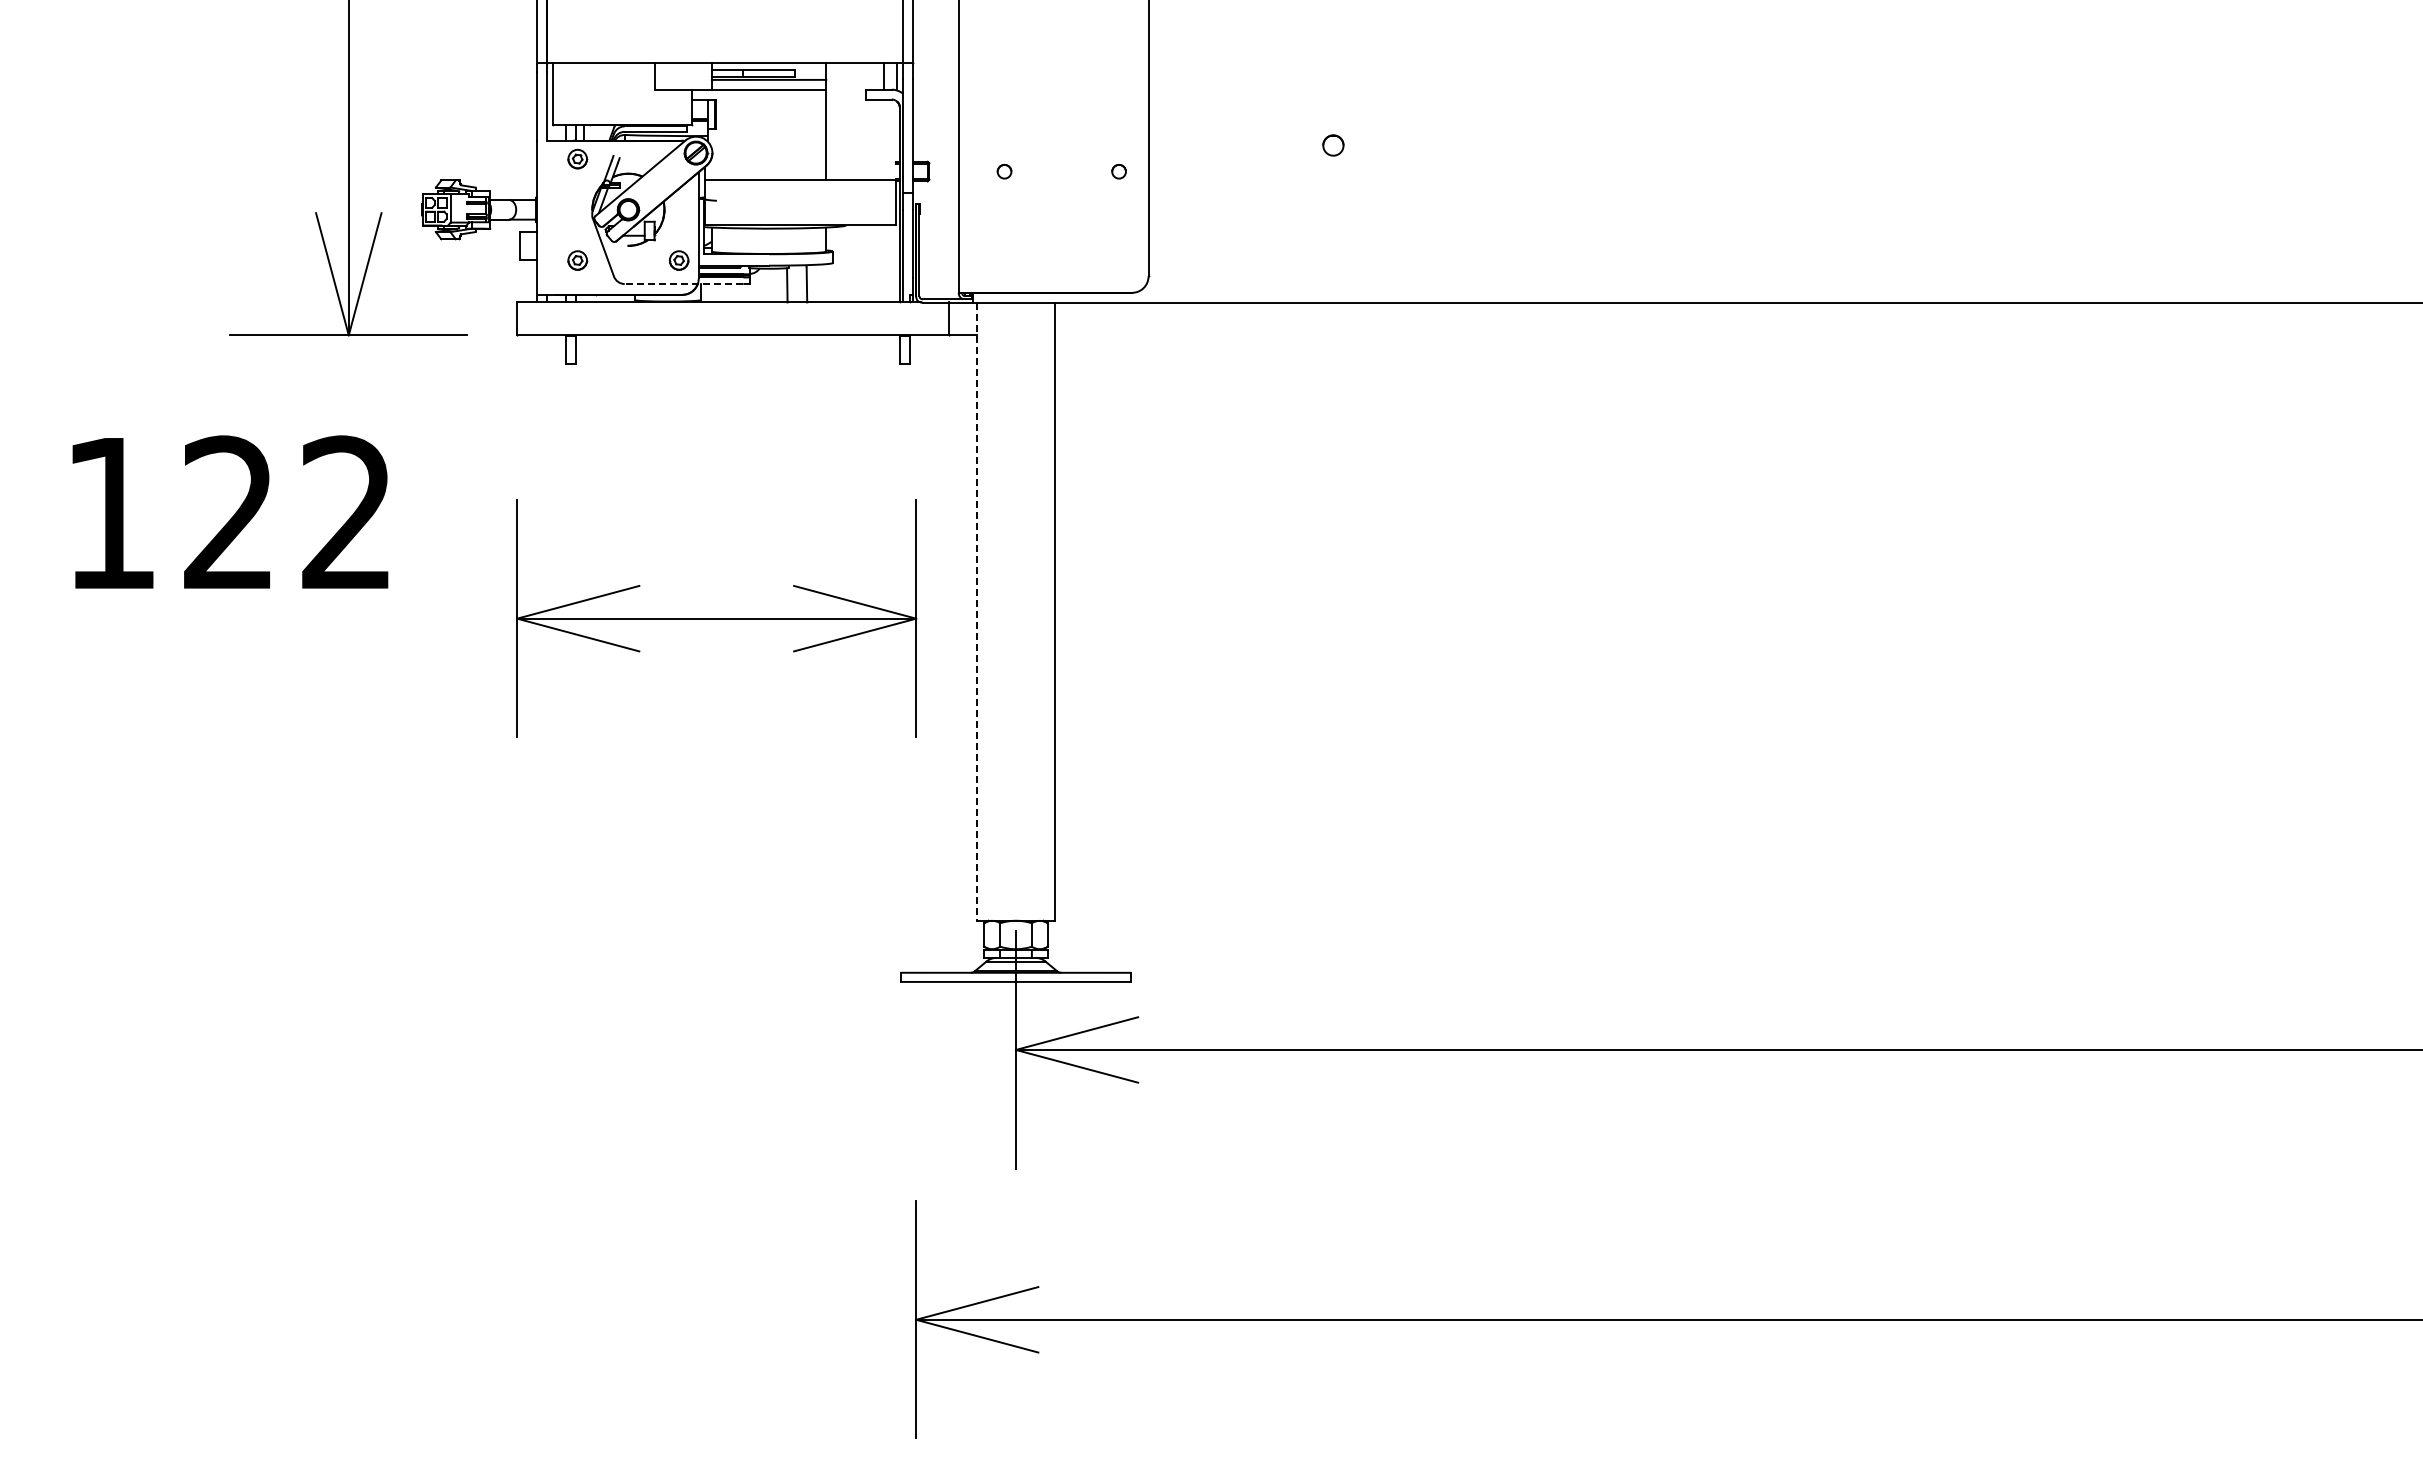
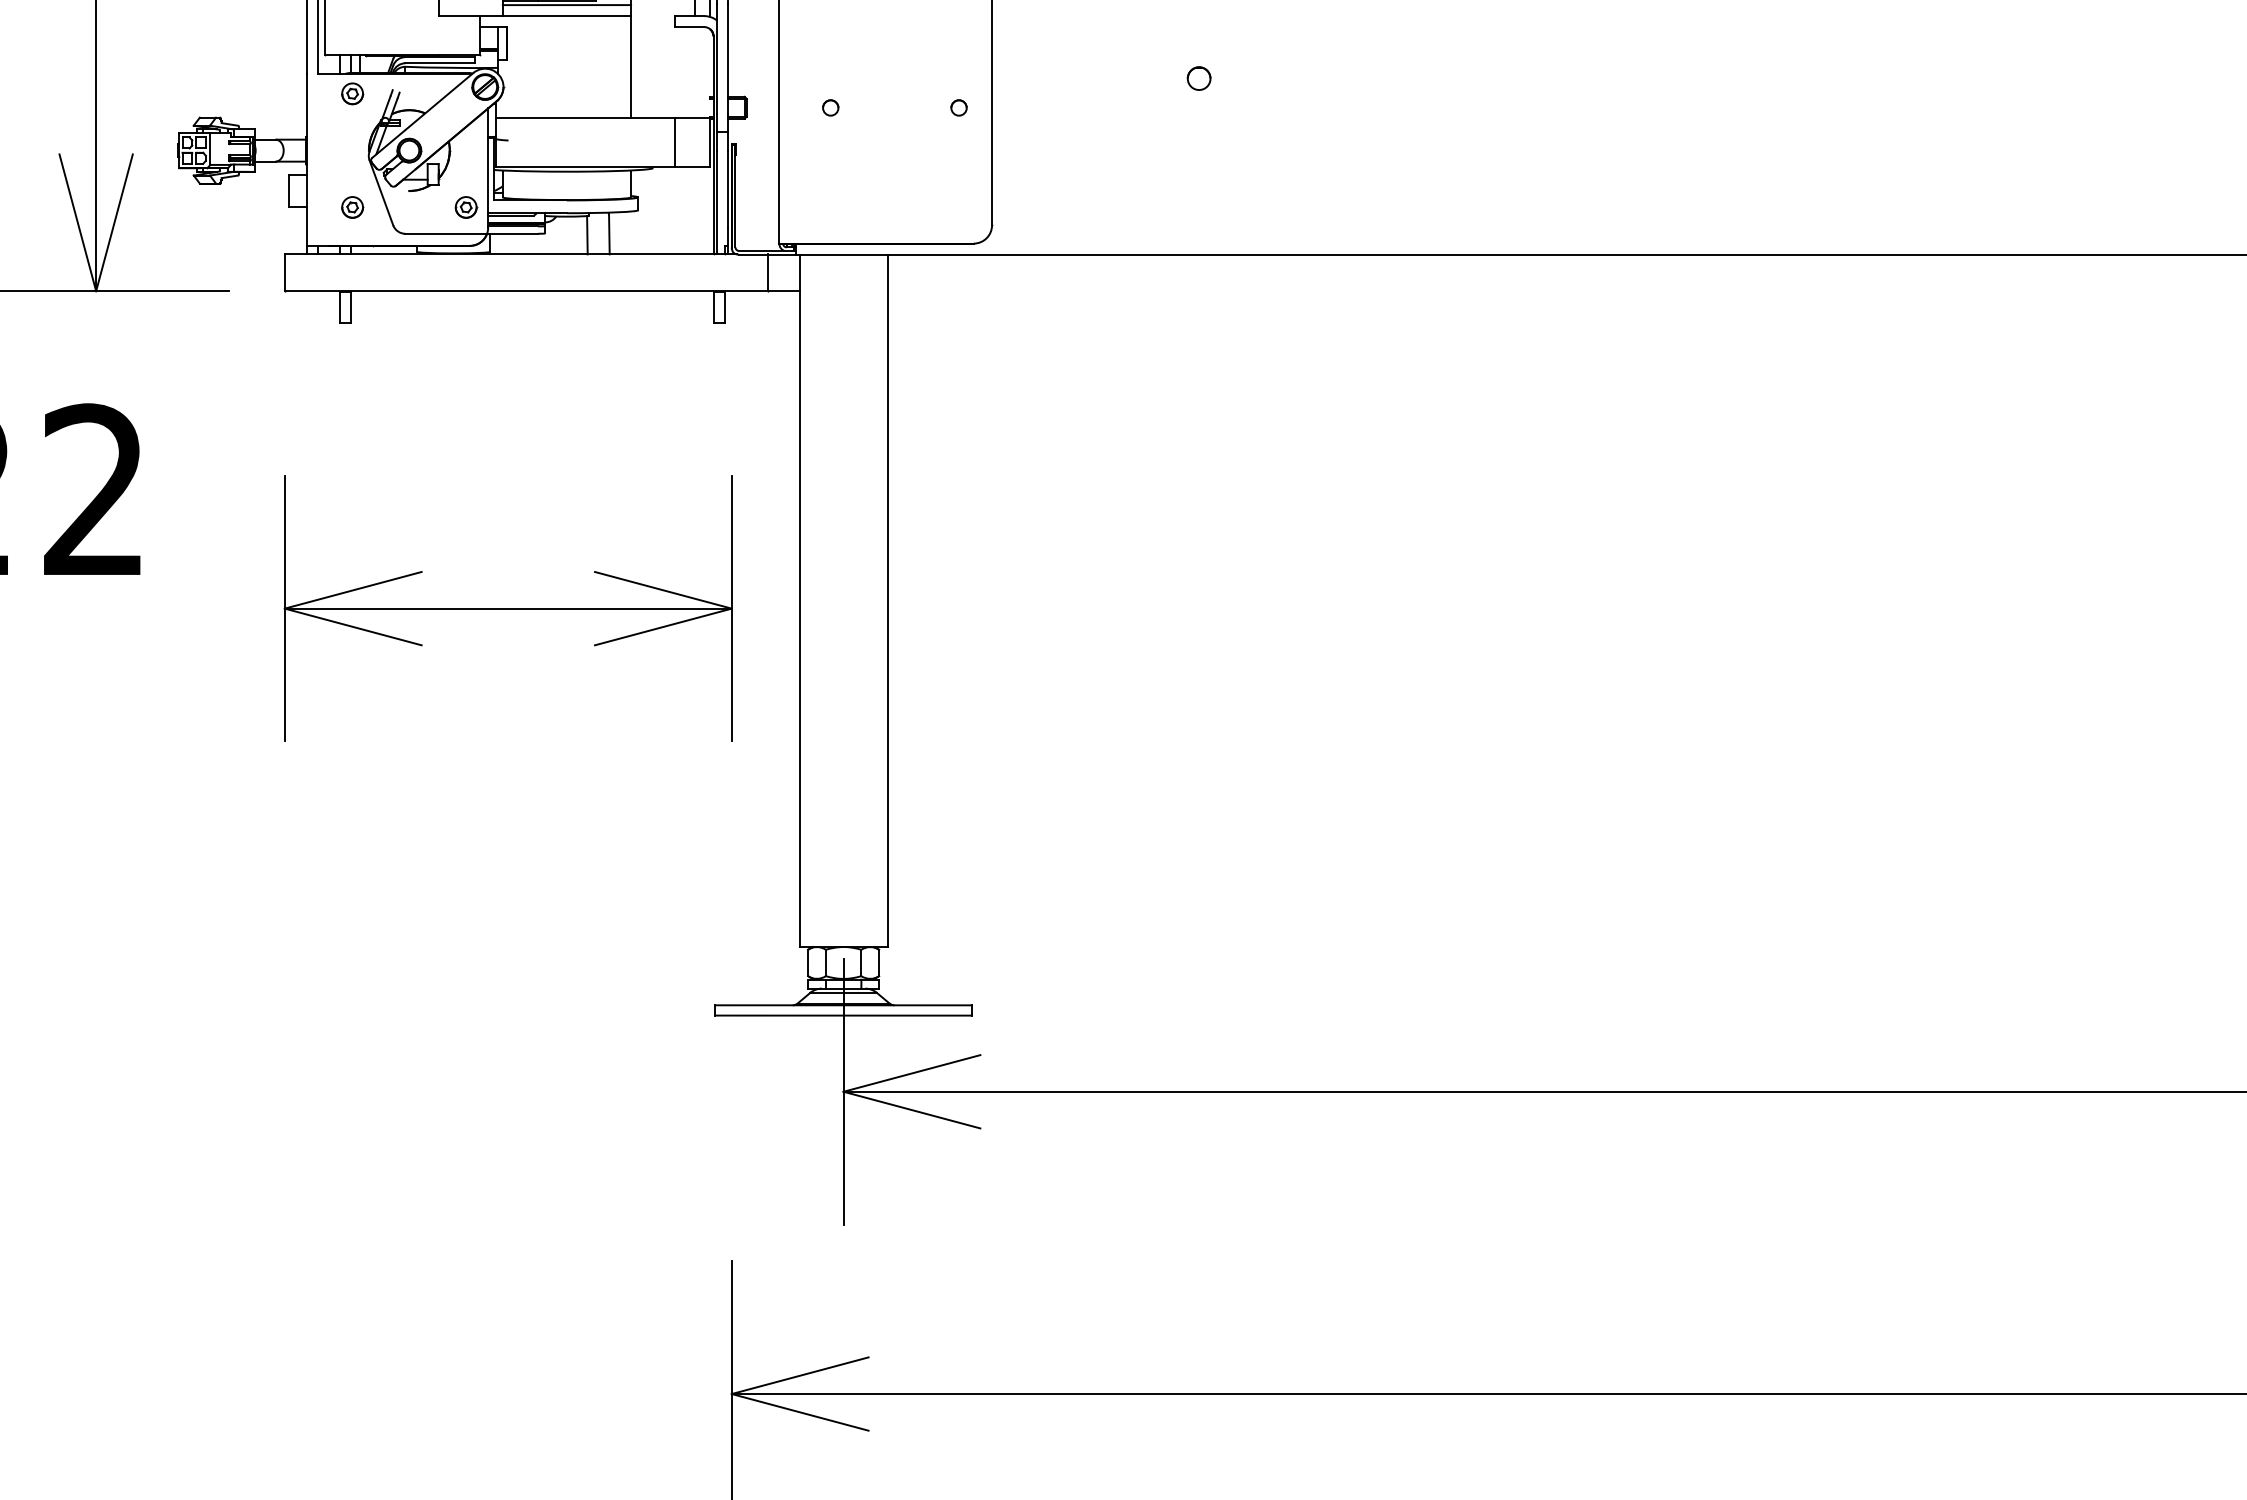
line: (865, 202) -> (674, 142), added
line: (683, 284) -> (471, 234), dashed -> solid
line: (976, 612) -> (799, 601), dashed -> solid

